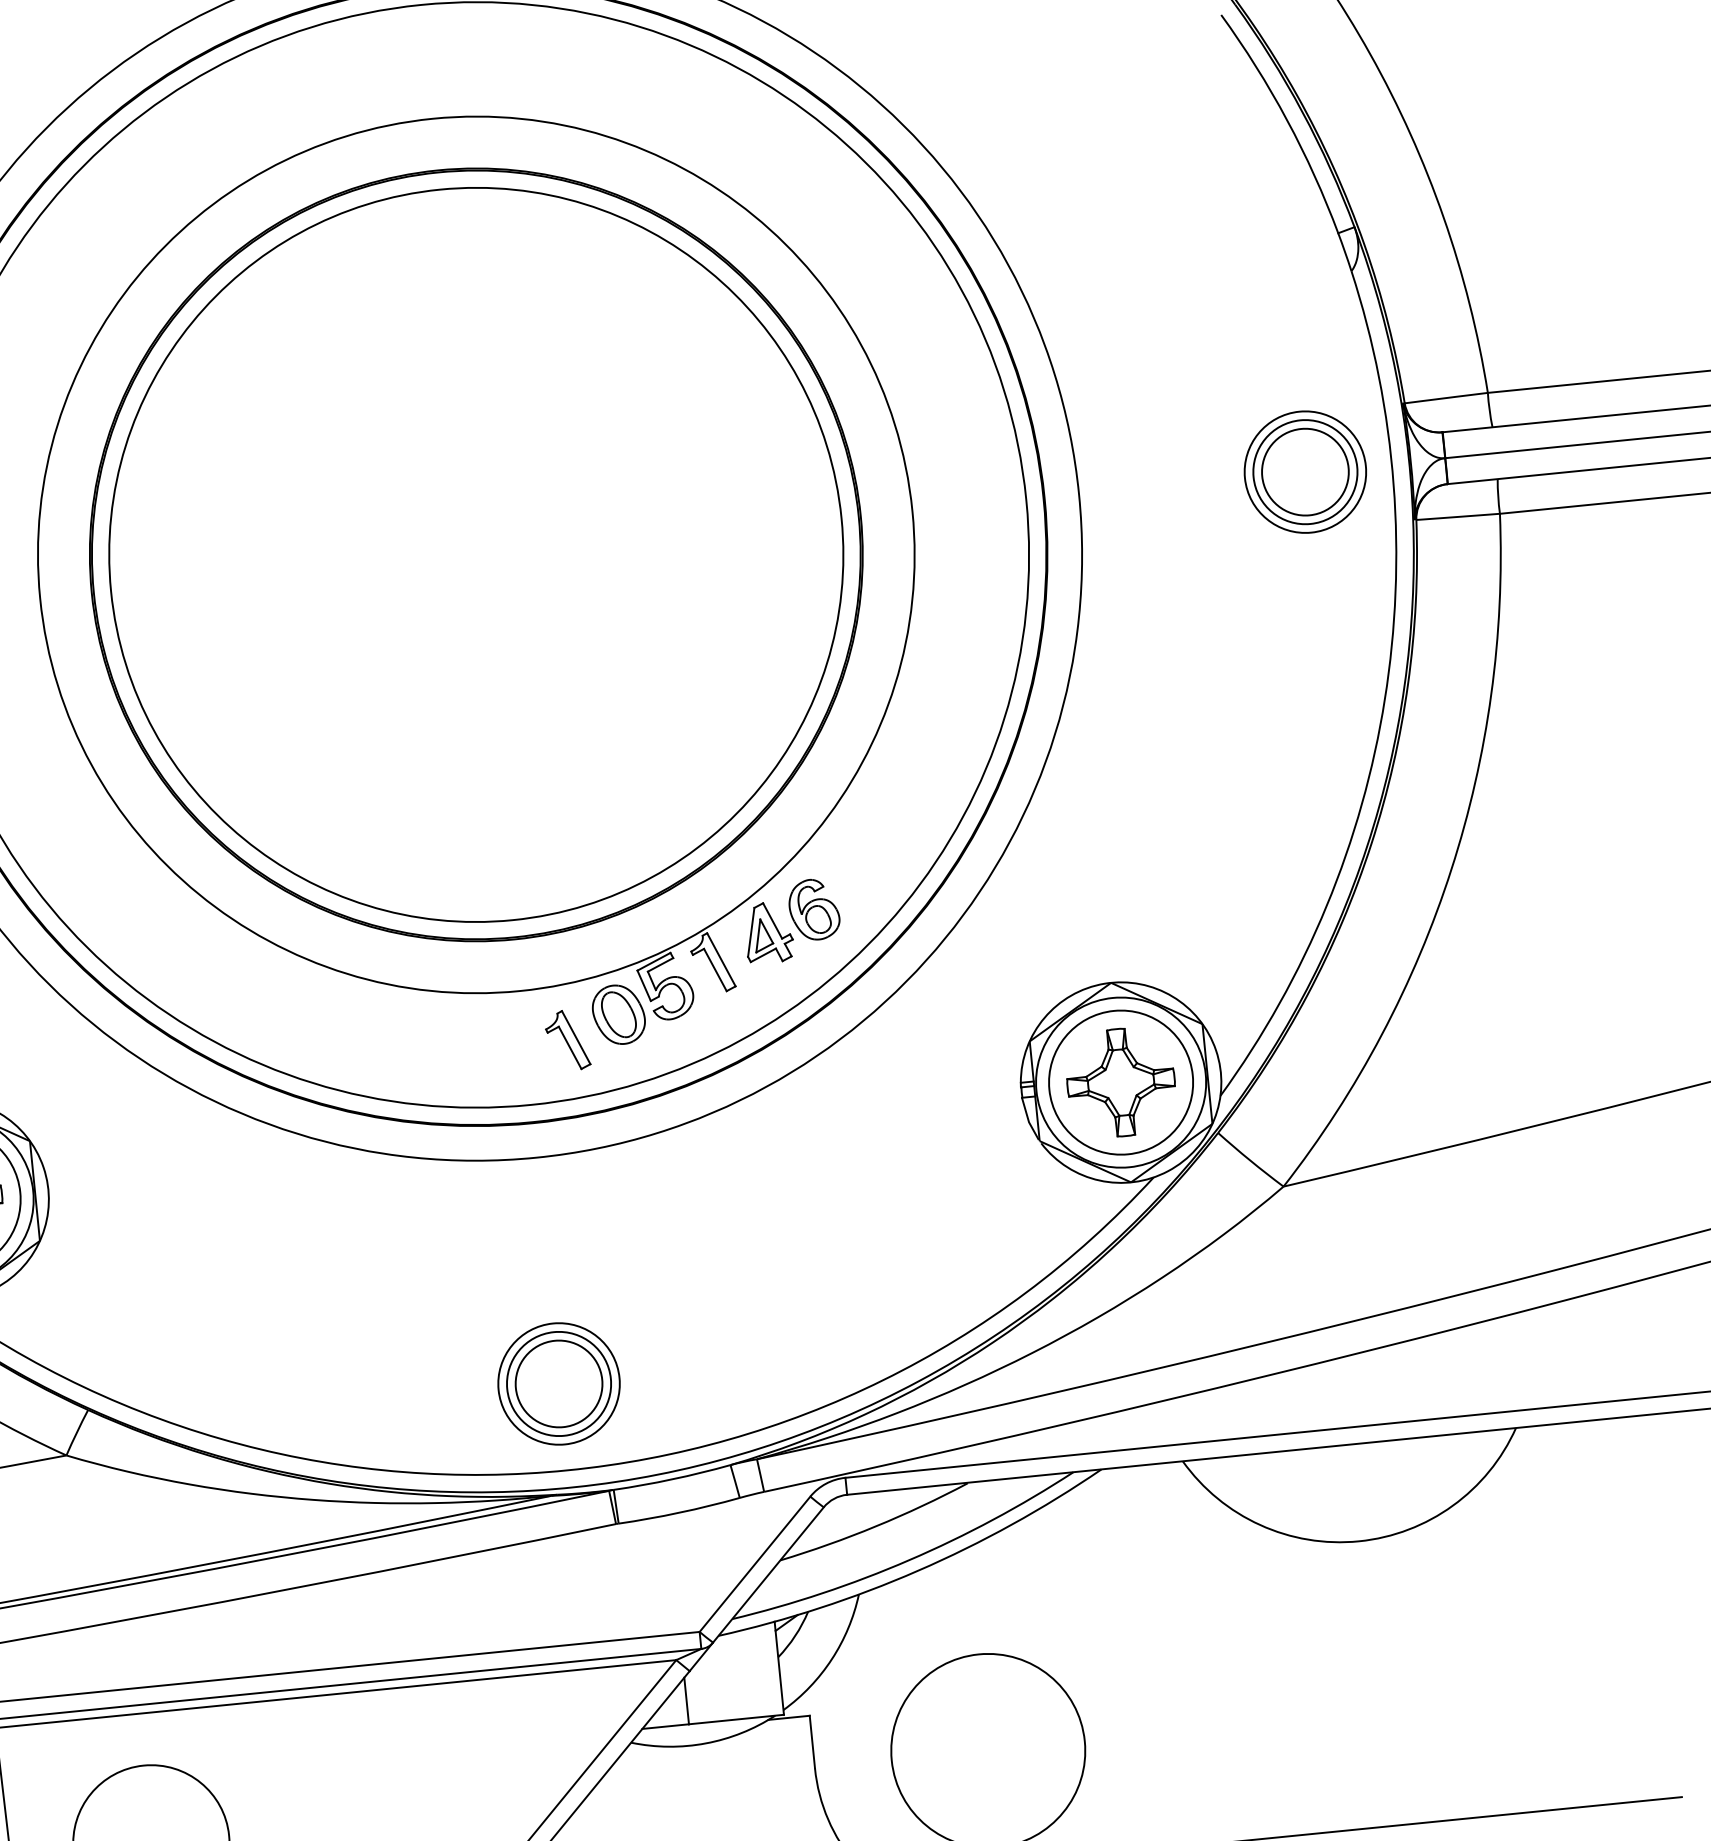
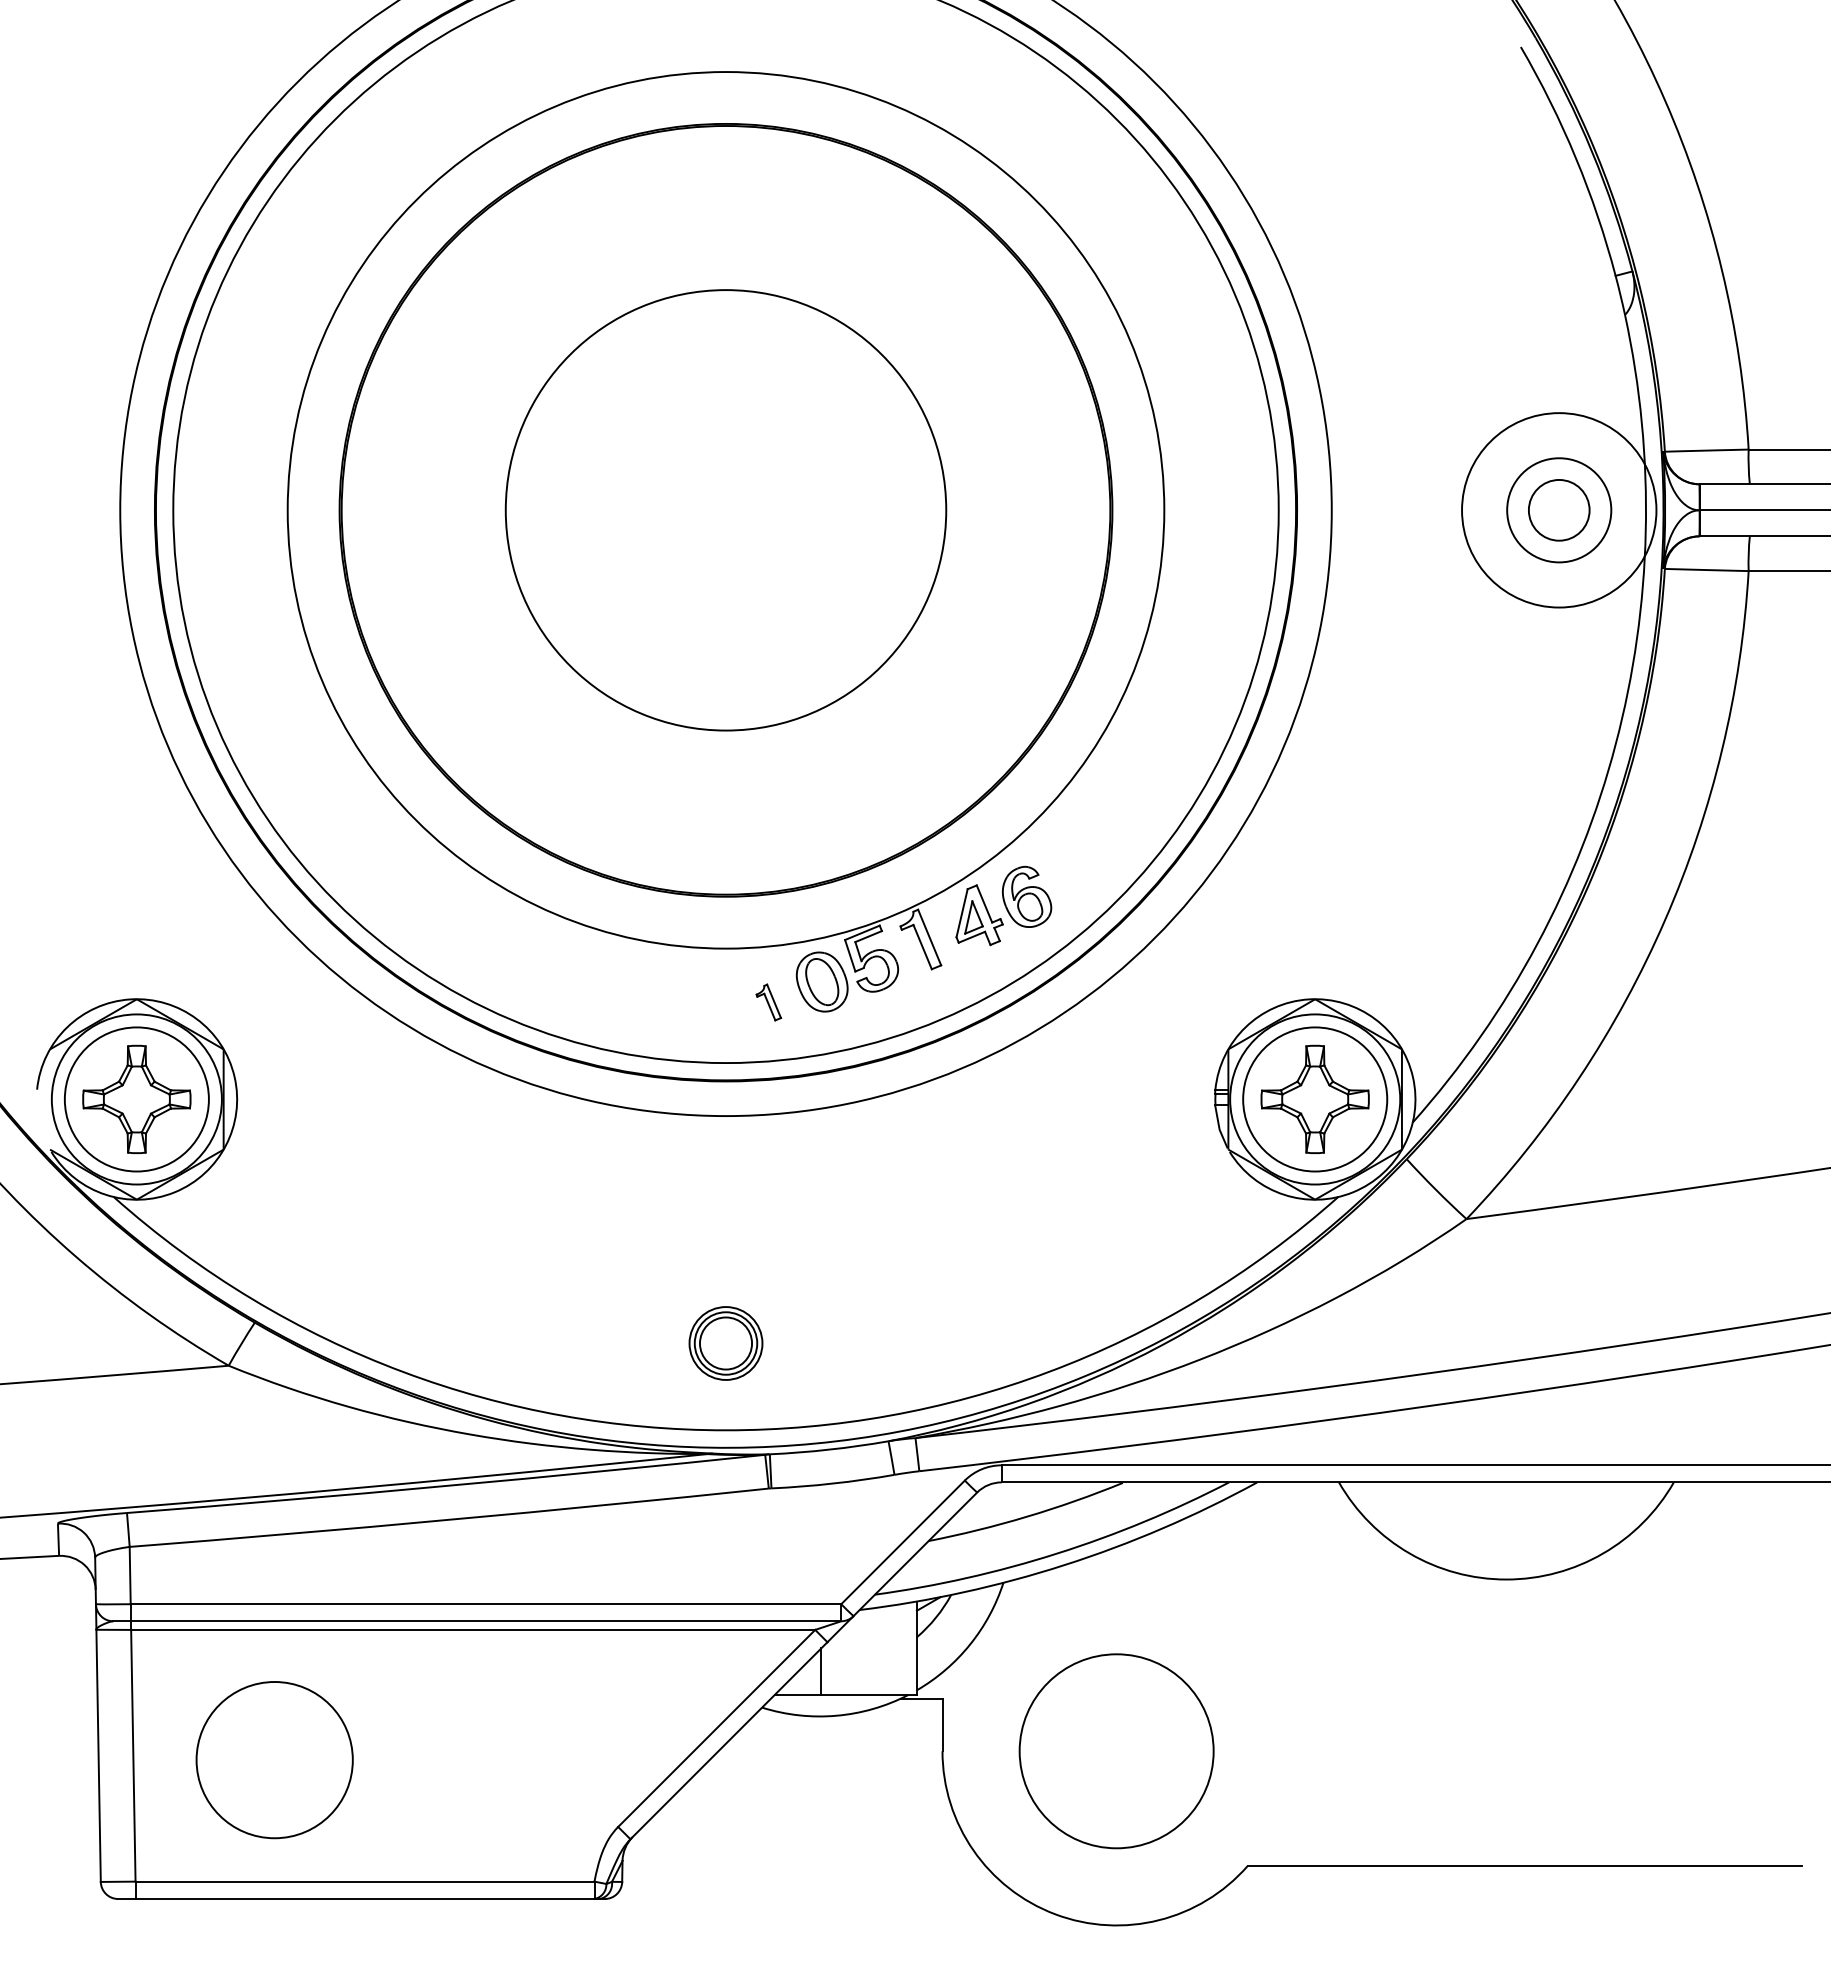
circle: (1304, 471) -> (1558, 509), size x0.7
circle: (1304, 472) -> (1558, 510), size x1.6
circle: (475, 555) -> (725, 510), size x0.6
part: (567, 1040) -> (768, 1002), size x0.6
part: (558, 1384) -> (725, 1343), size x0.6

